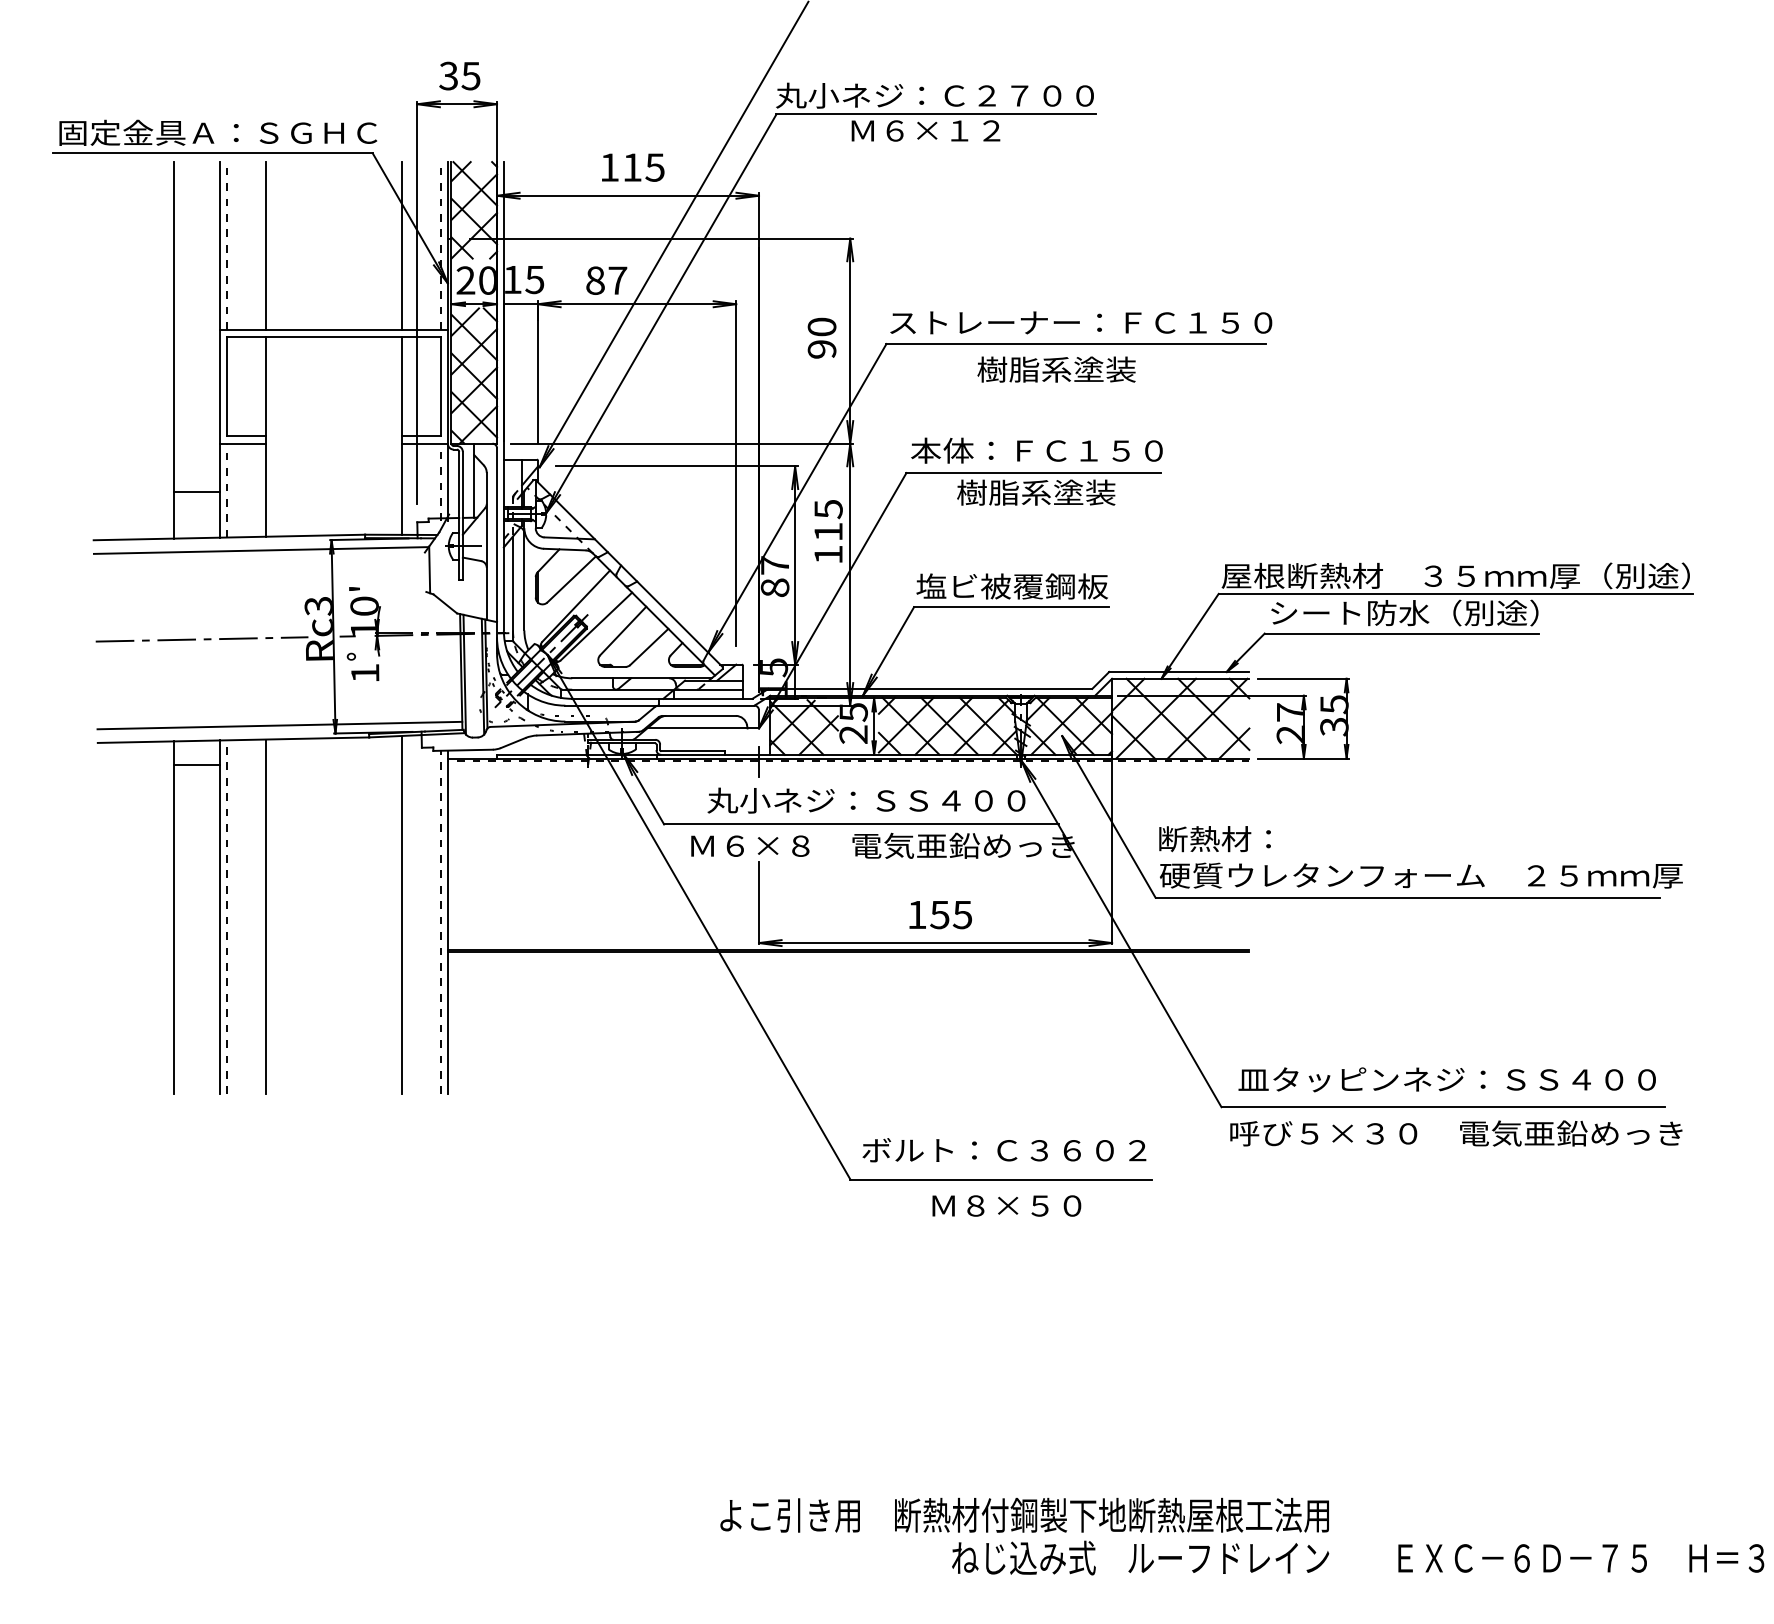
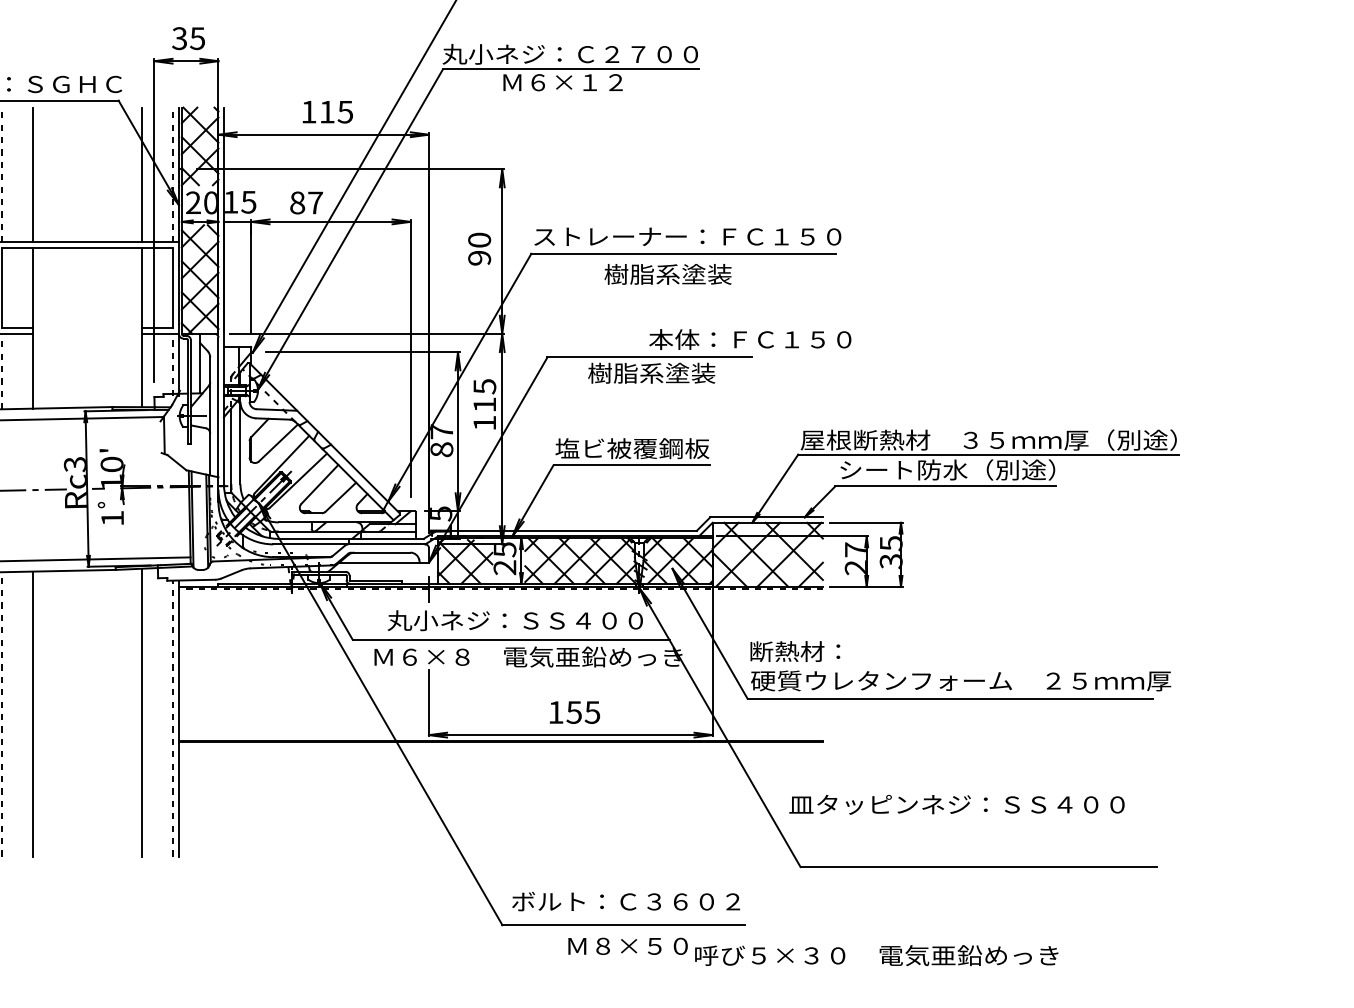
text: (1036, 450) -> (749, 339), moved
text: (1446, 1079) -> (956, 804), moved
text: (1456, 1133) -> (876, 955), moved

